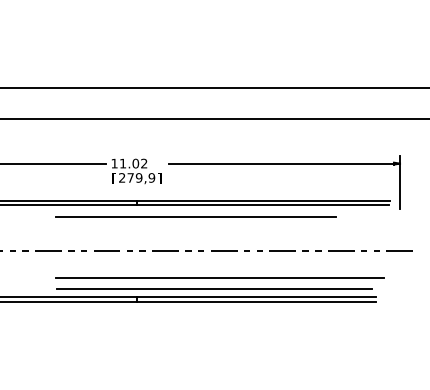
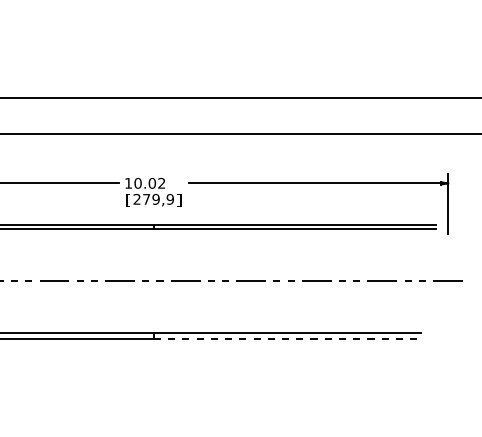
text: (122, 162) -> (137, 182), 11.02 -> 10.02
line: (195, 216) -> (219, 242), removed
line: (219, 278) -> (246, 311), removed
line: (214, 289) -> (240, 324), removed
line: (256, 302) -> (287, 338), solid -> dashed

